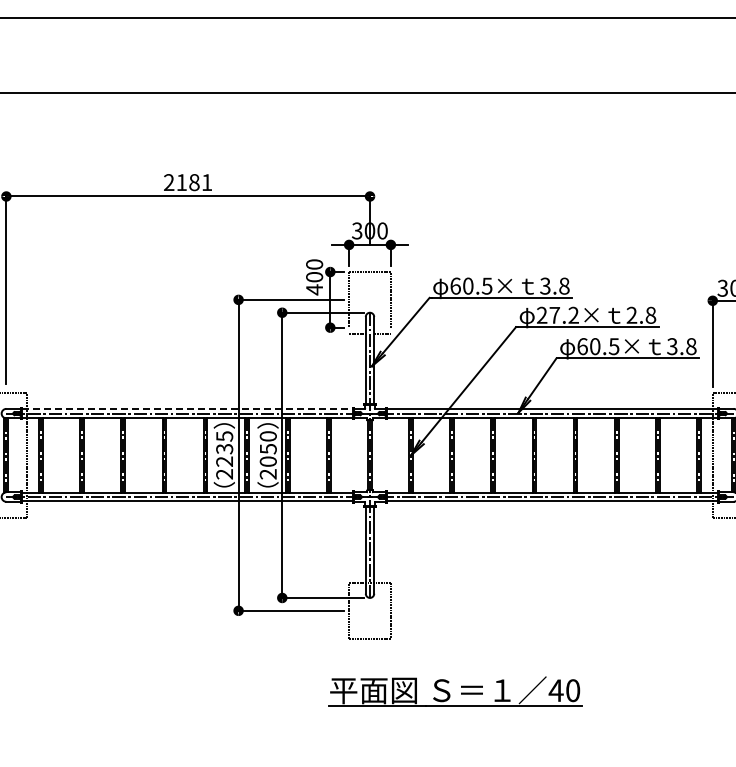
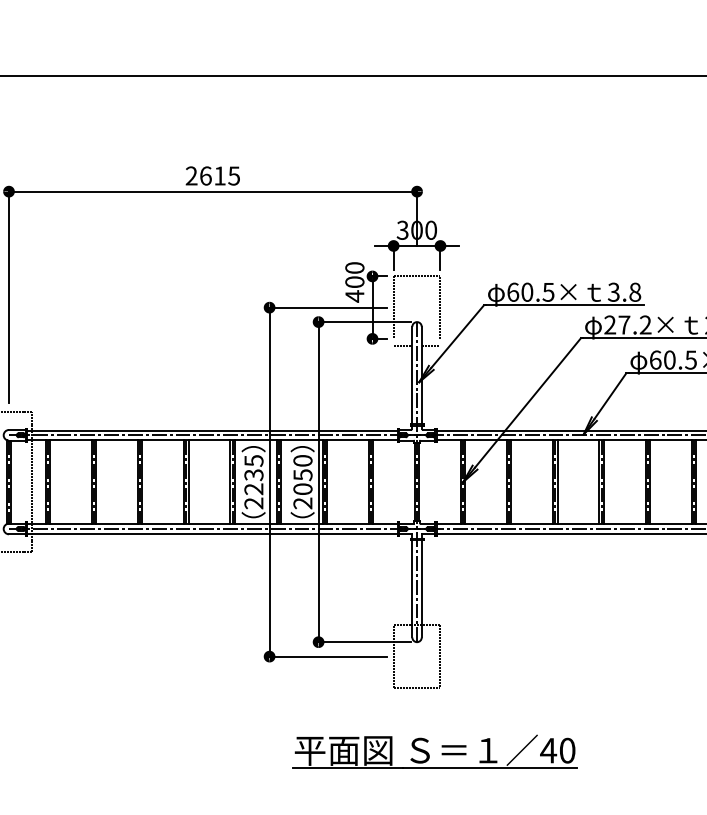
text: (194, 182) -> (220, 175), 2181 -> 2615
line: (188, 409) -> (213, 430), dashed -> solid
part: (455, 691) -> (435, 751), moved

